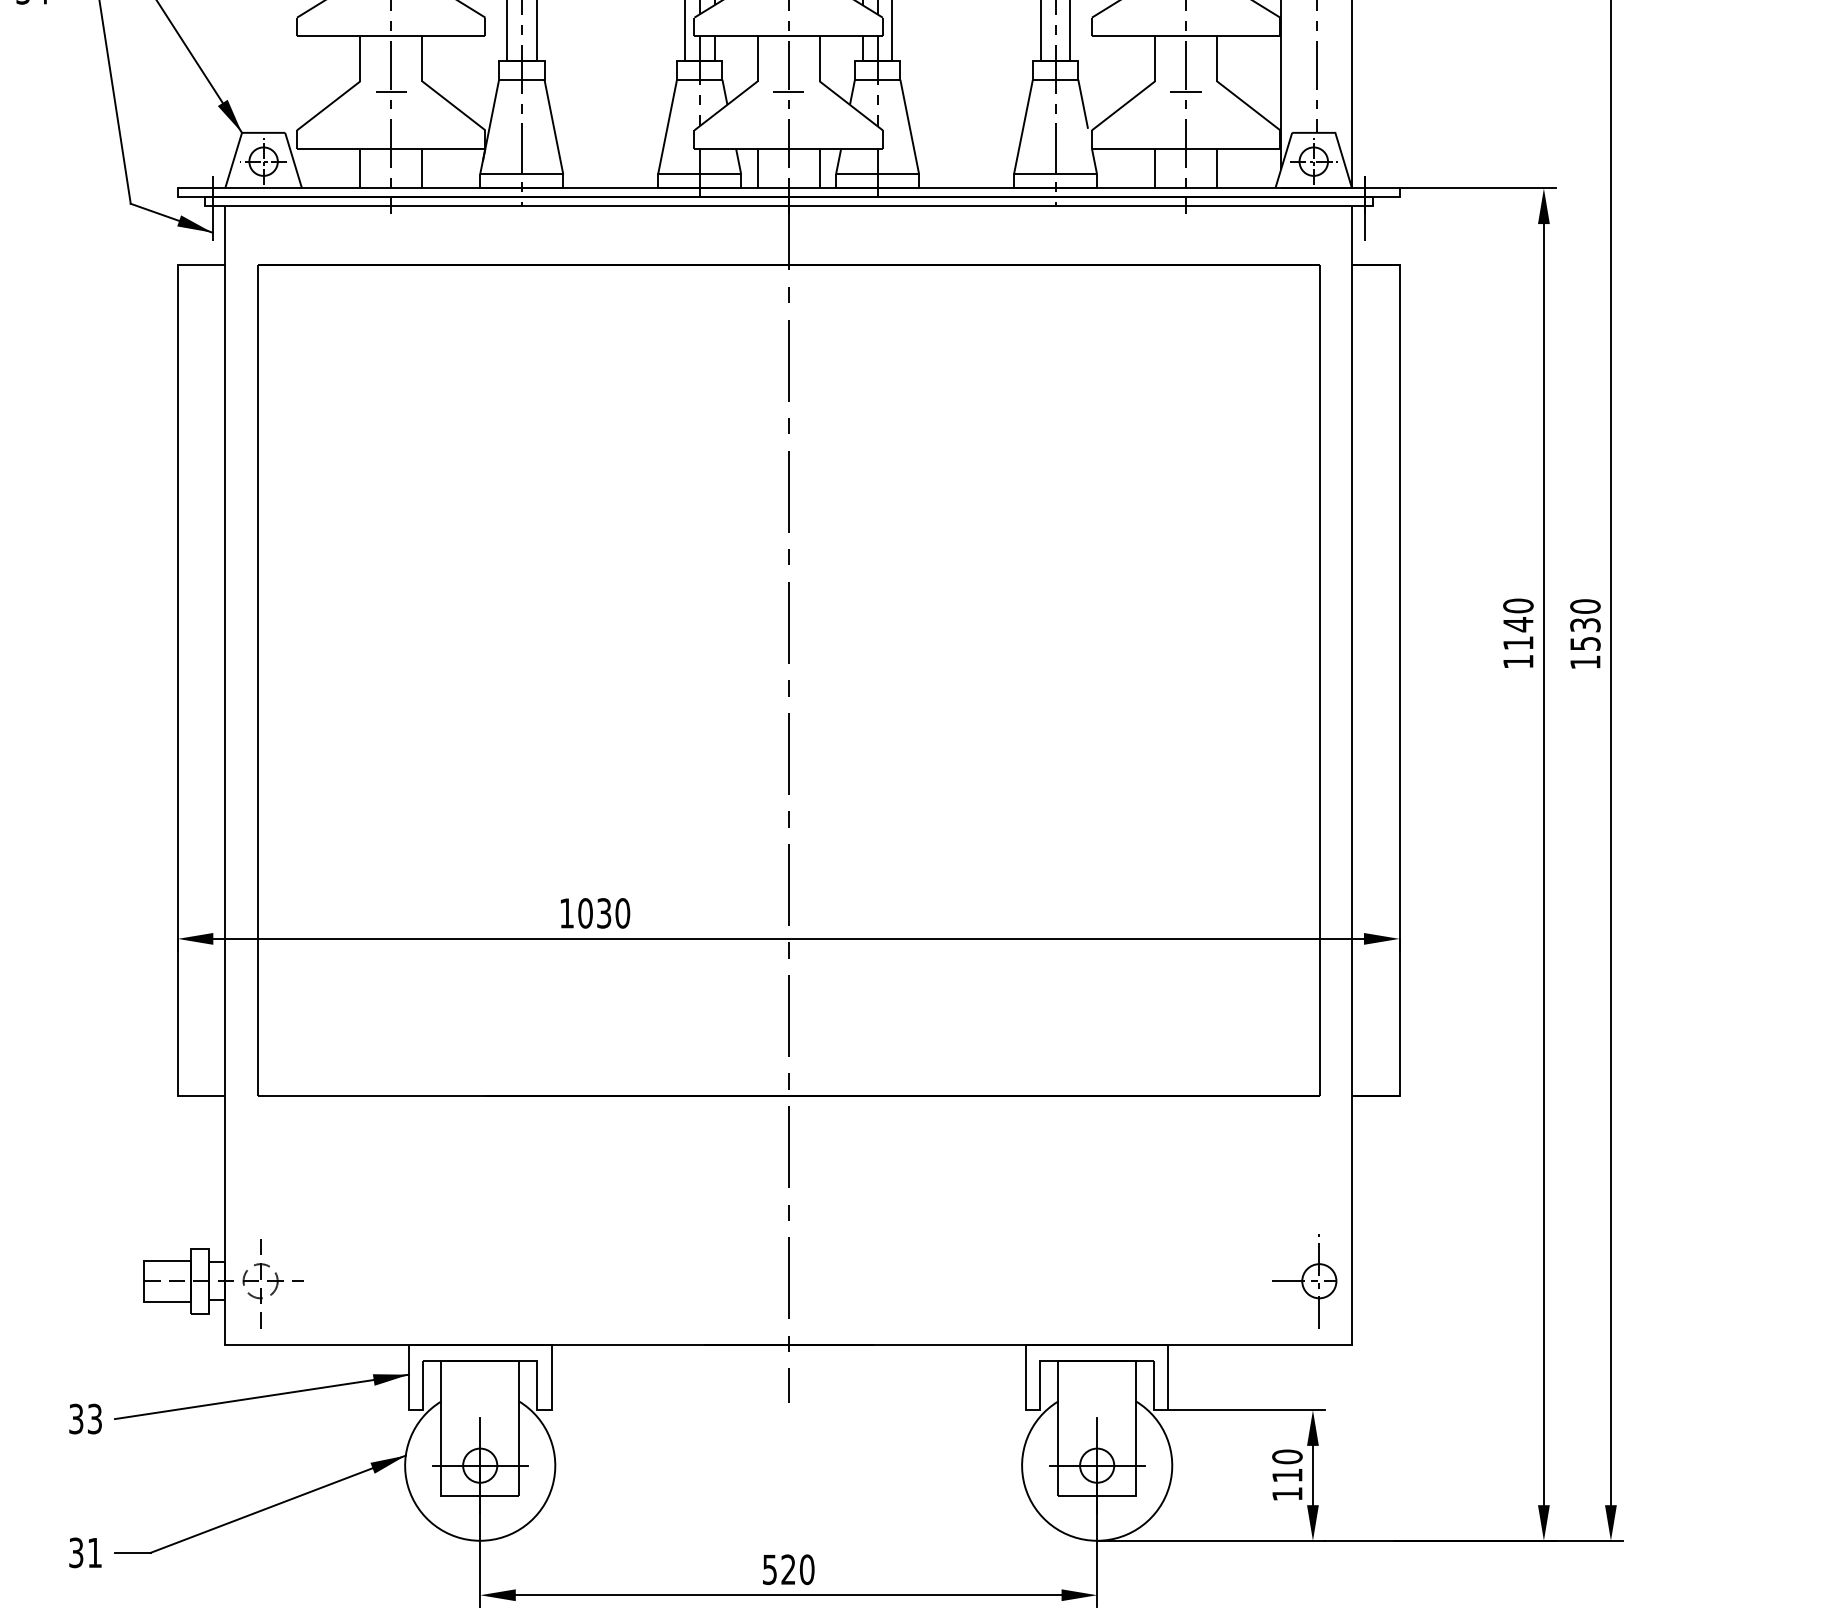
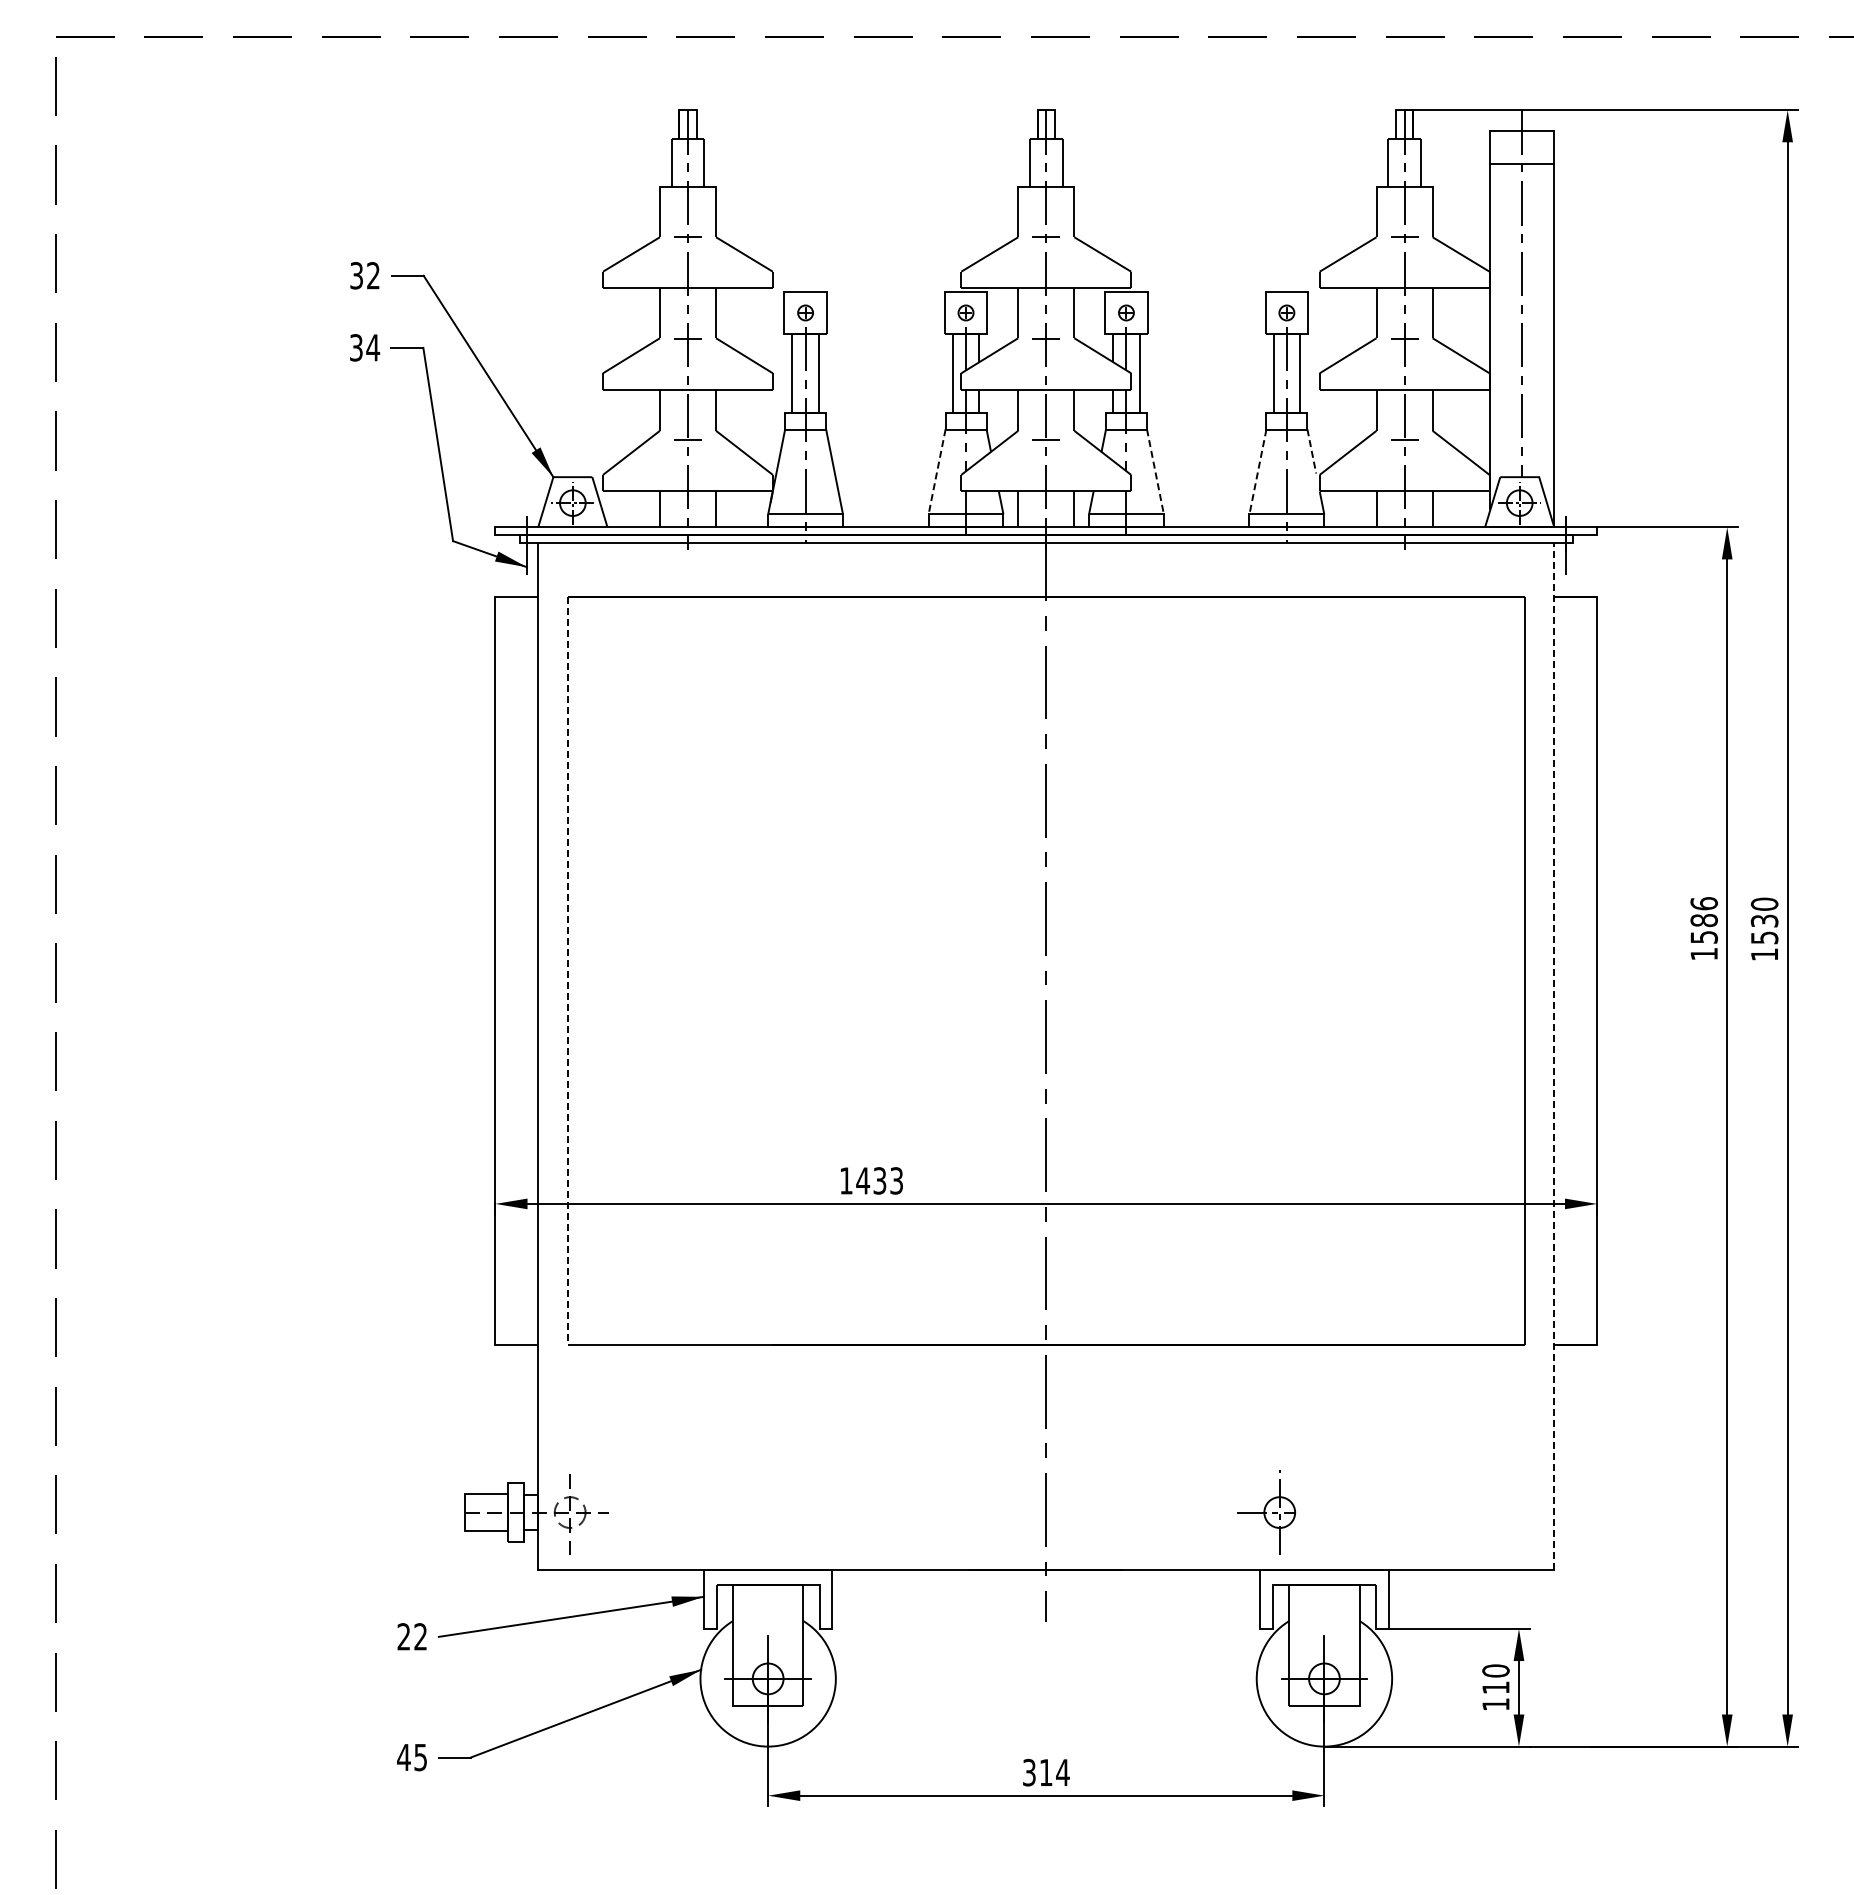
line: (1082, 104) -> (1311, 451), solid -> dashed
line: (668, 127) -> (937, 472), solid -> dashed
line: (909, 127) -> (1155, 472), solid -> dashed
line: (1022, 127) -> (1257, 472), solid -> dashed
text: (1518, 624) -> (1704, 920), 1140 -> 1586
line: (257, 681) -> (567, 971), solid -> dashed
line: (1352, 775) -> (1554, 1056), solid -> dashed
text: (603, 912) -> (879, 1180), 1030 -> 1433
part: (1304, 1281) -> (1266, 1512), moved
text: (85, 1418) -> (412, 1636), 33 -> 22
text: (84, 1552) -> (411, 1757), 31 -> 45
text: (788, 1569) -> (1046, 1772), 520 -> 314

